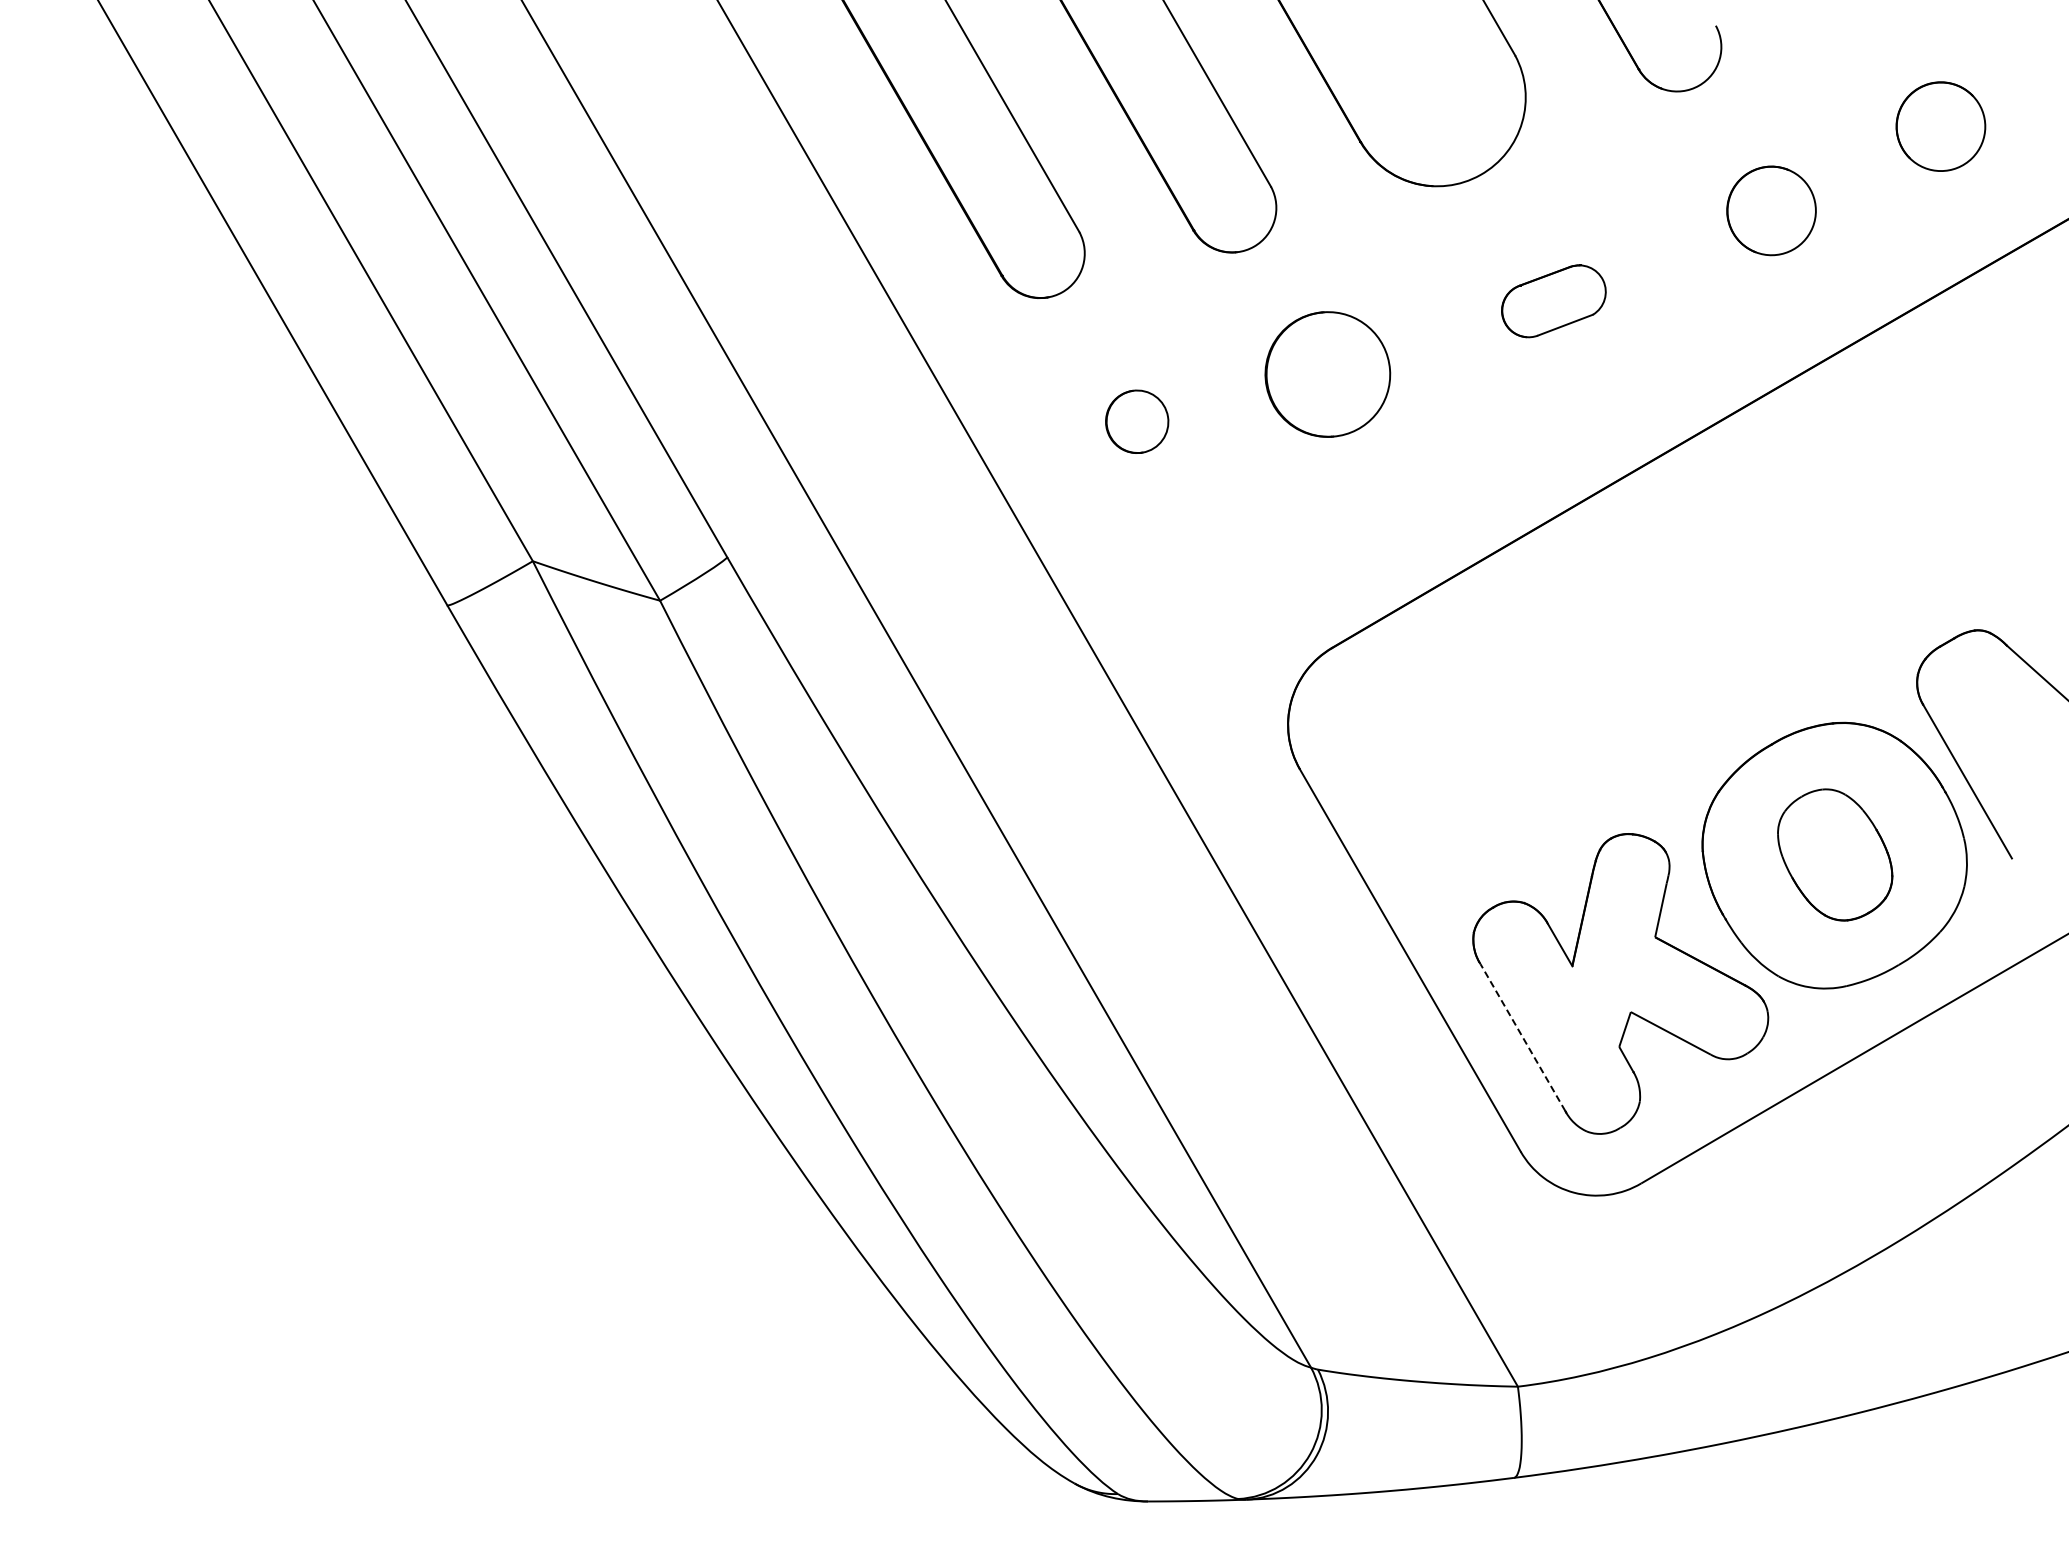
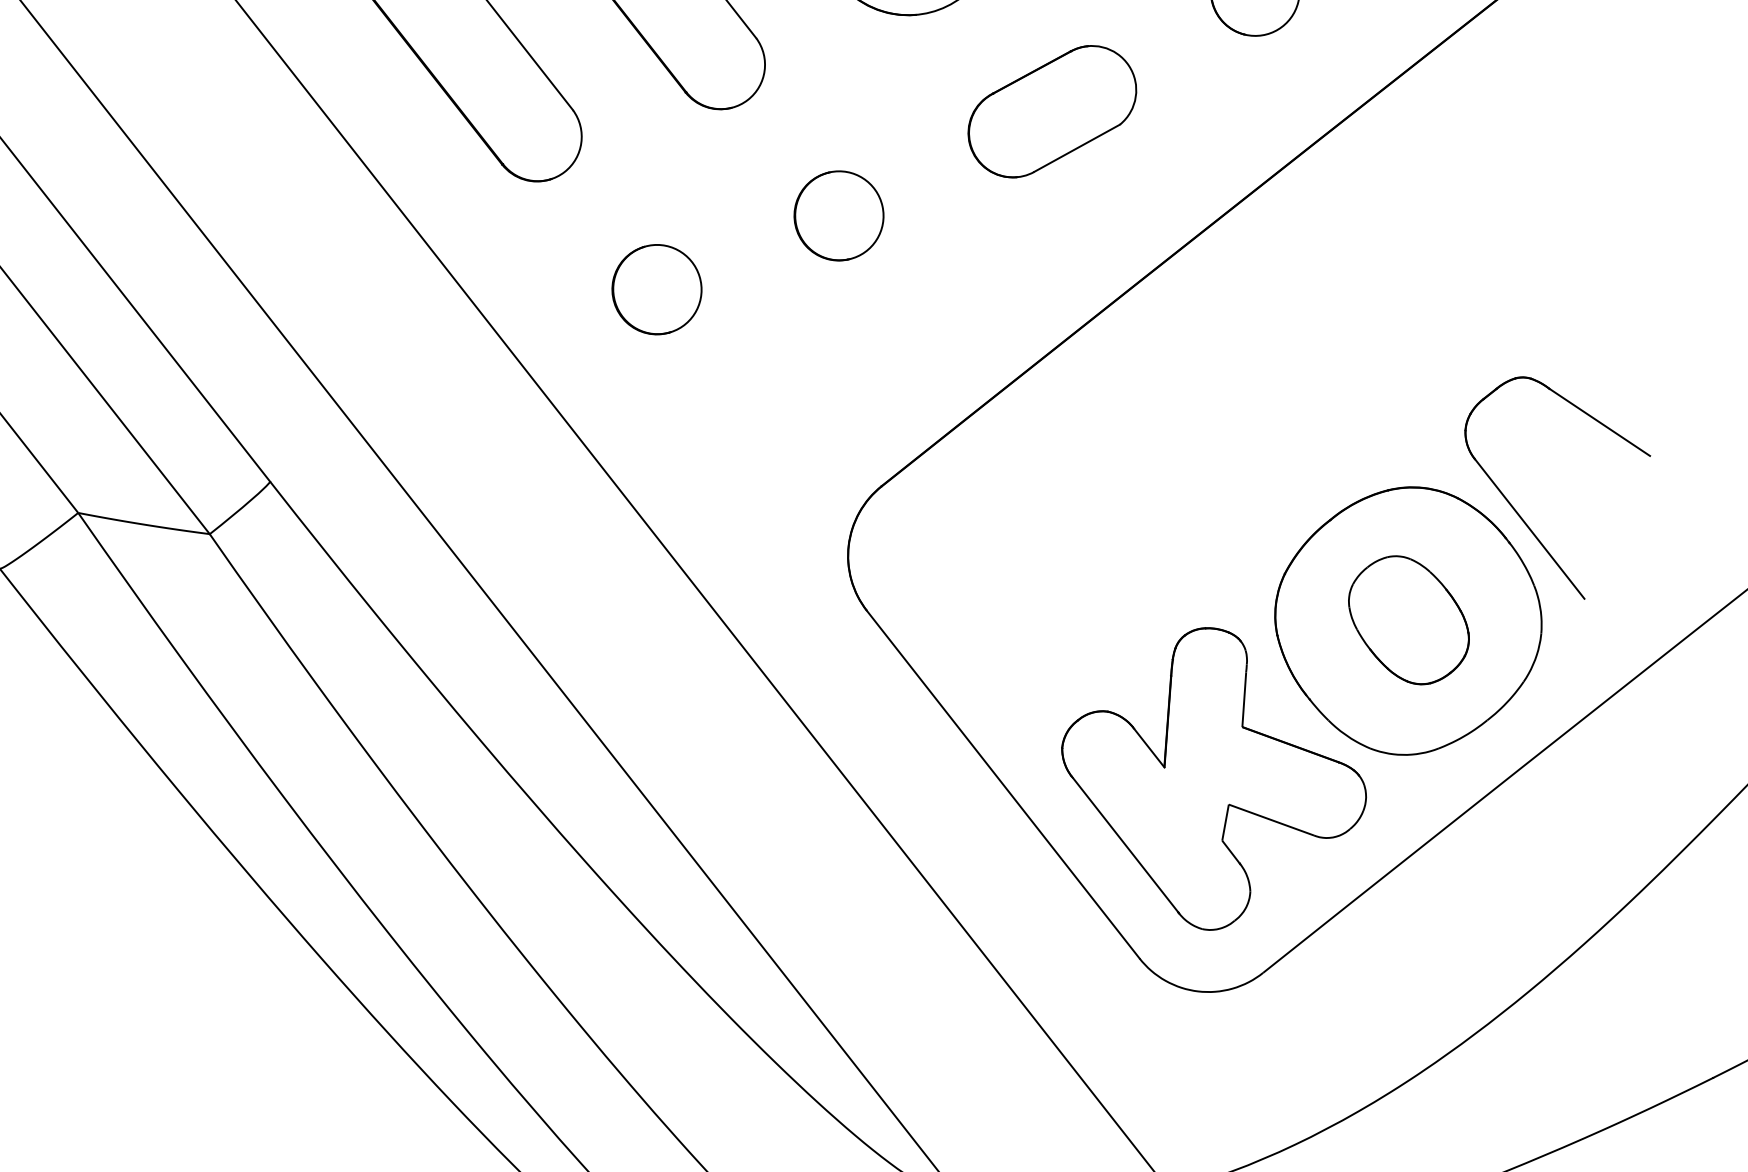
part: (1553, 301) -> (1052, 112), size x1.67
part: (1327, 373) -> (838, 215), size x0.71
part: (1136, 421) -> (656, 289), size x1.43
line: (1522, 1037) -> (1125, 845), dashed -> solid

